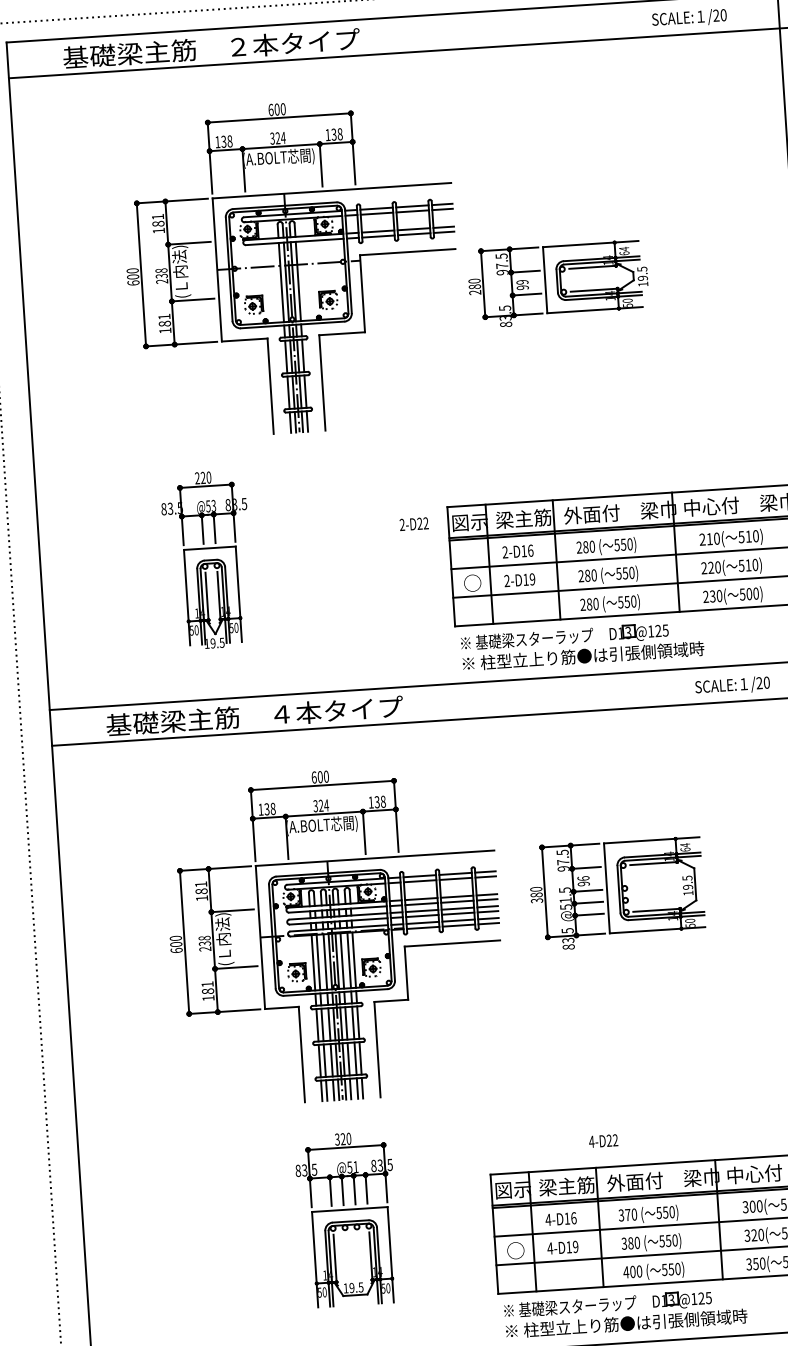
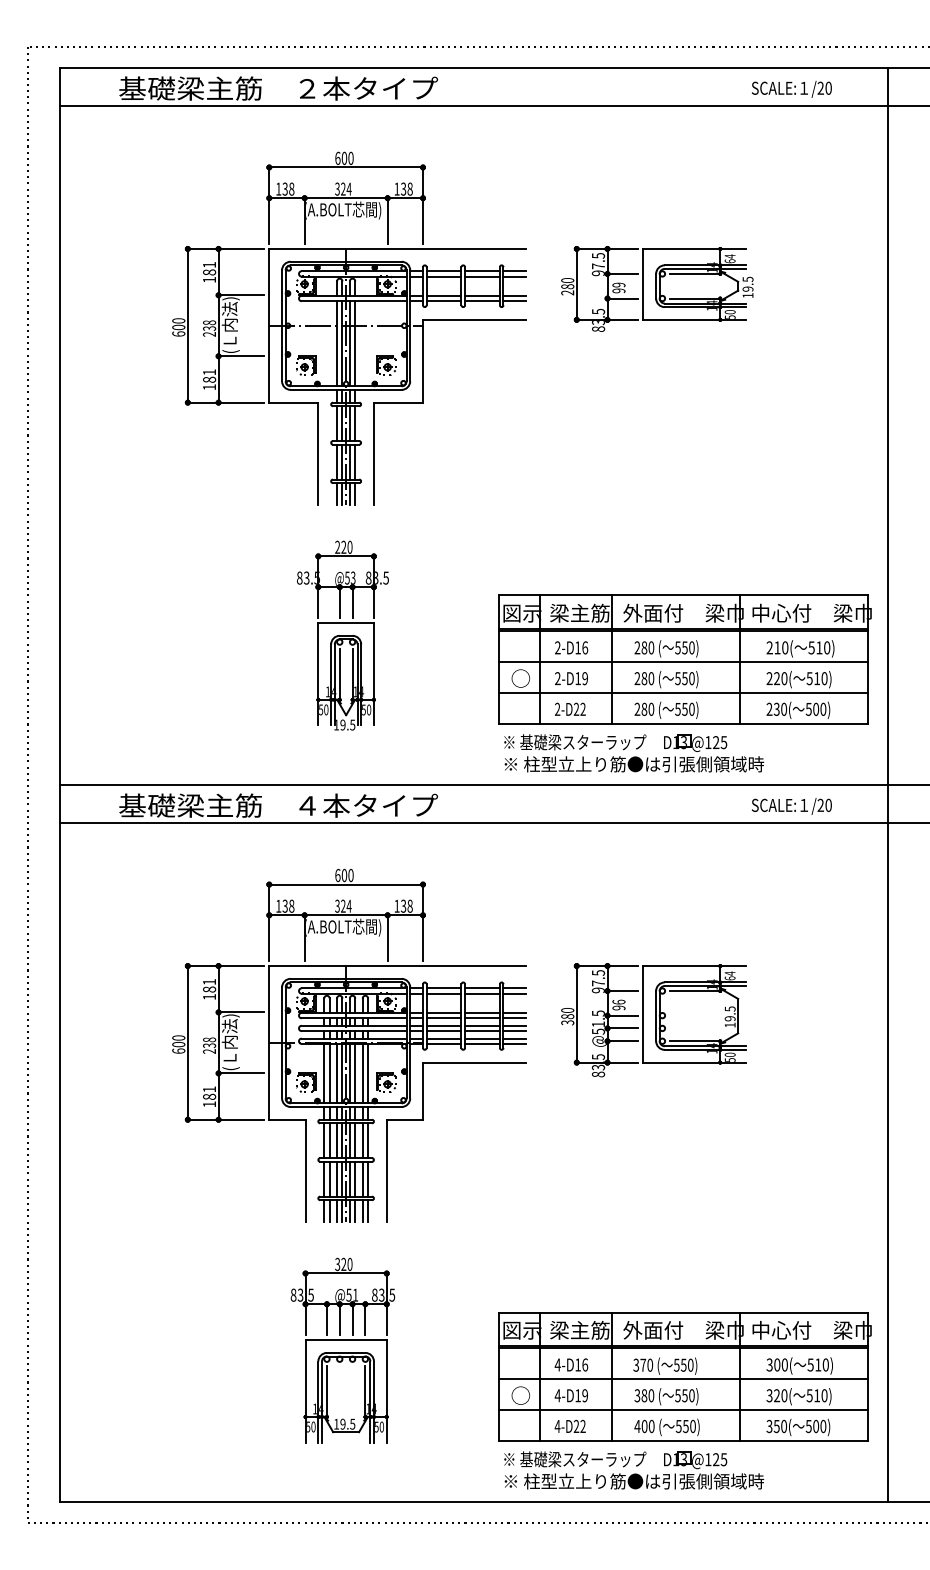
part: (558, 283) -> (657, 288), moved
text: (414, 523) -> (570, 708), moved
part: (207, 560) -> (342, 635), moved
text: (602, 1140) -> (569, 1425), moved

